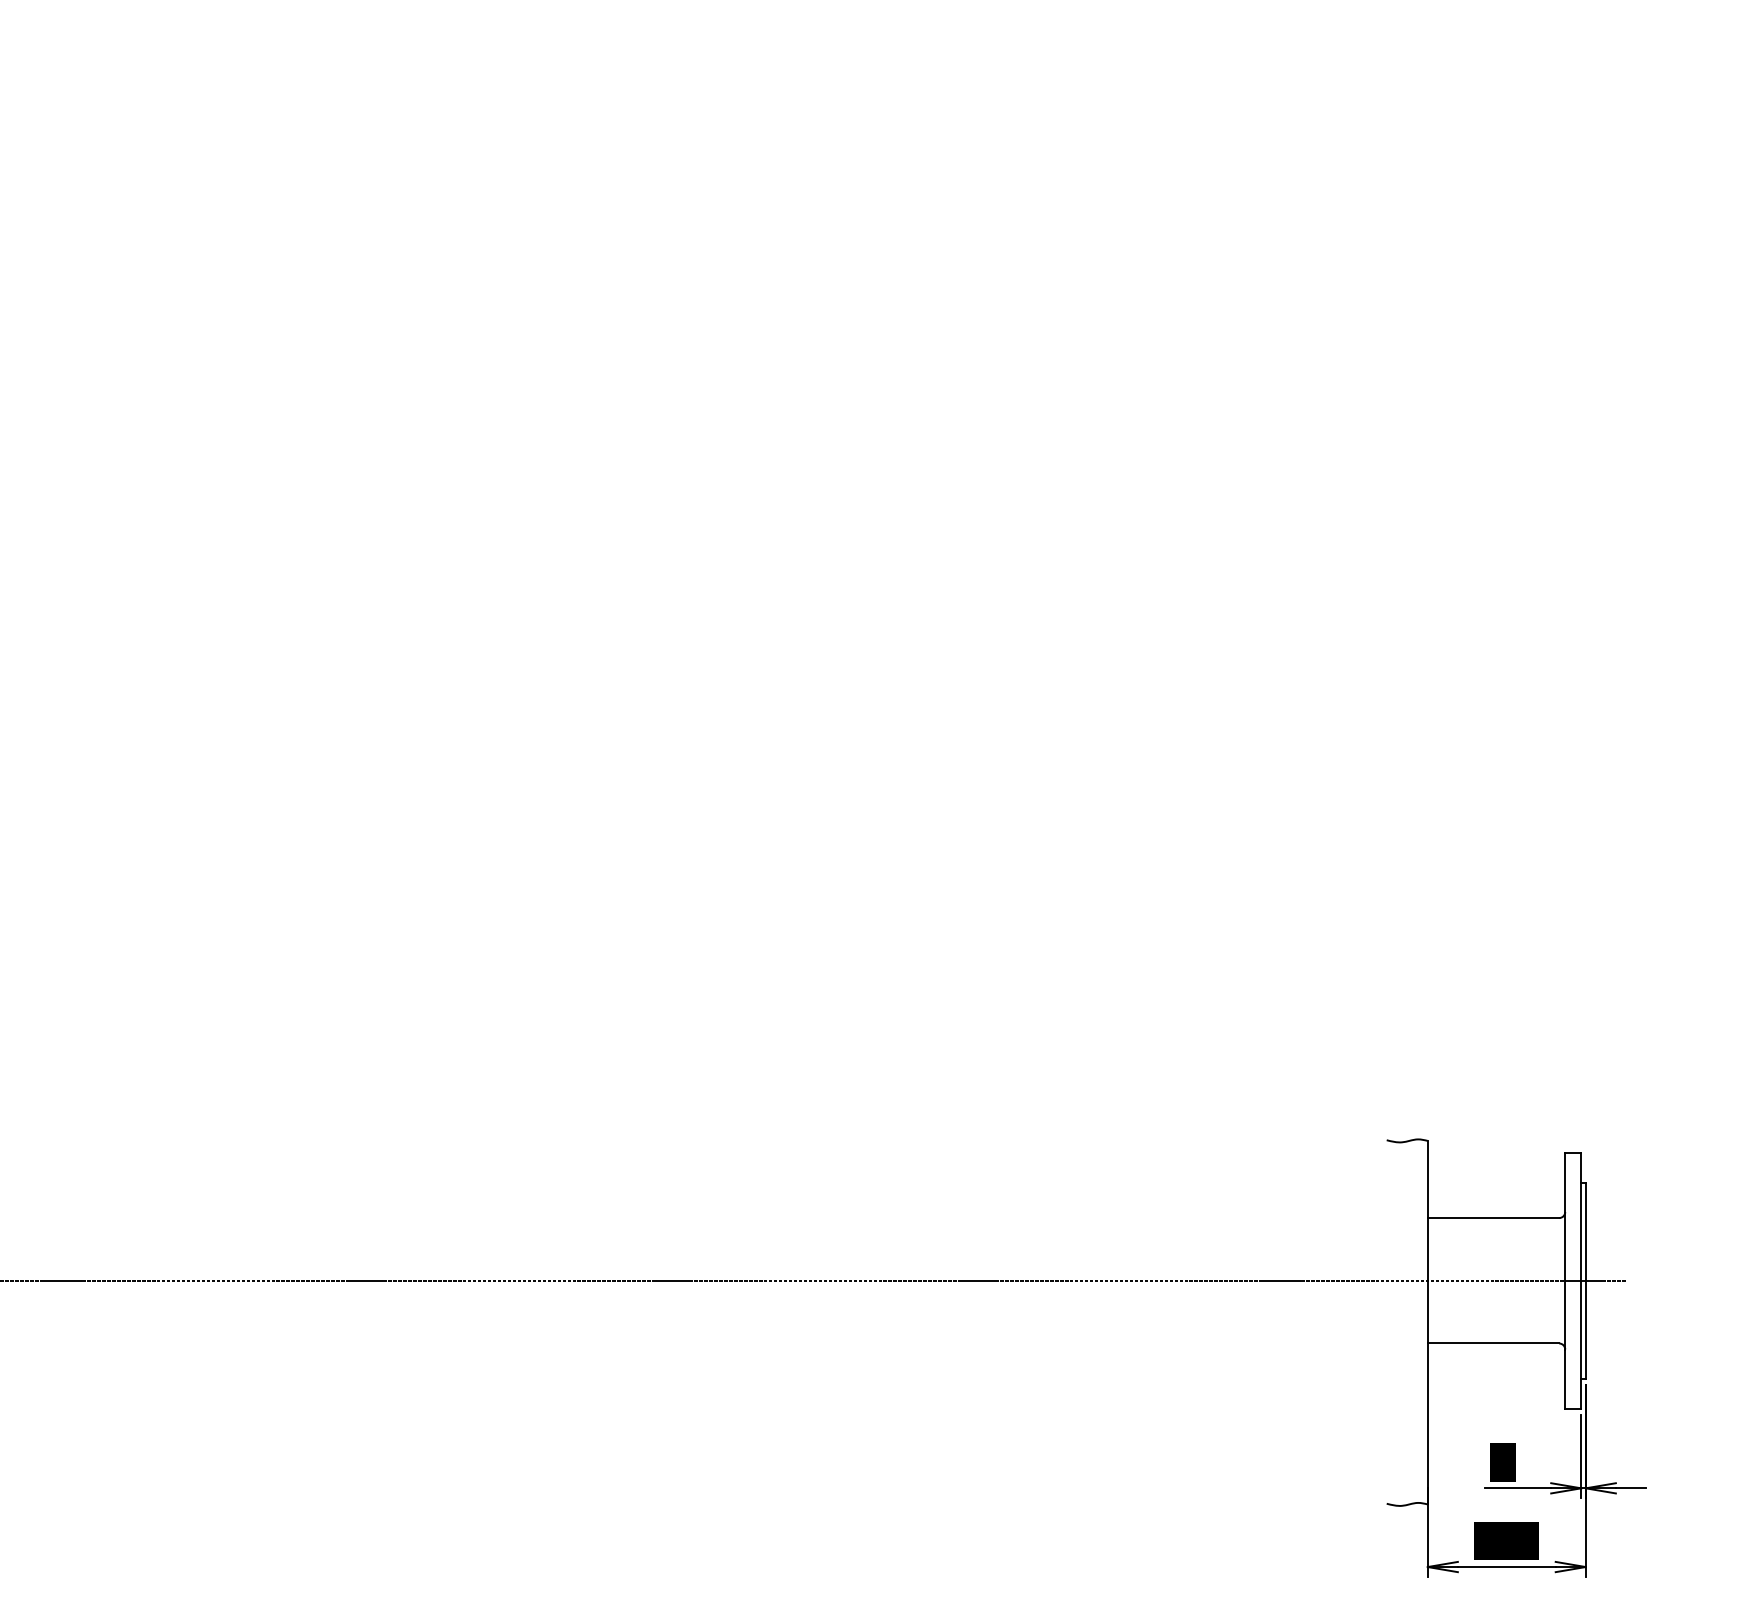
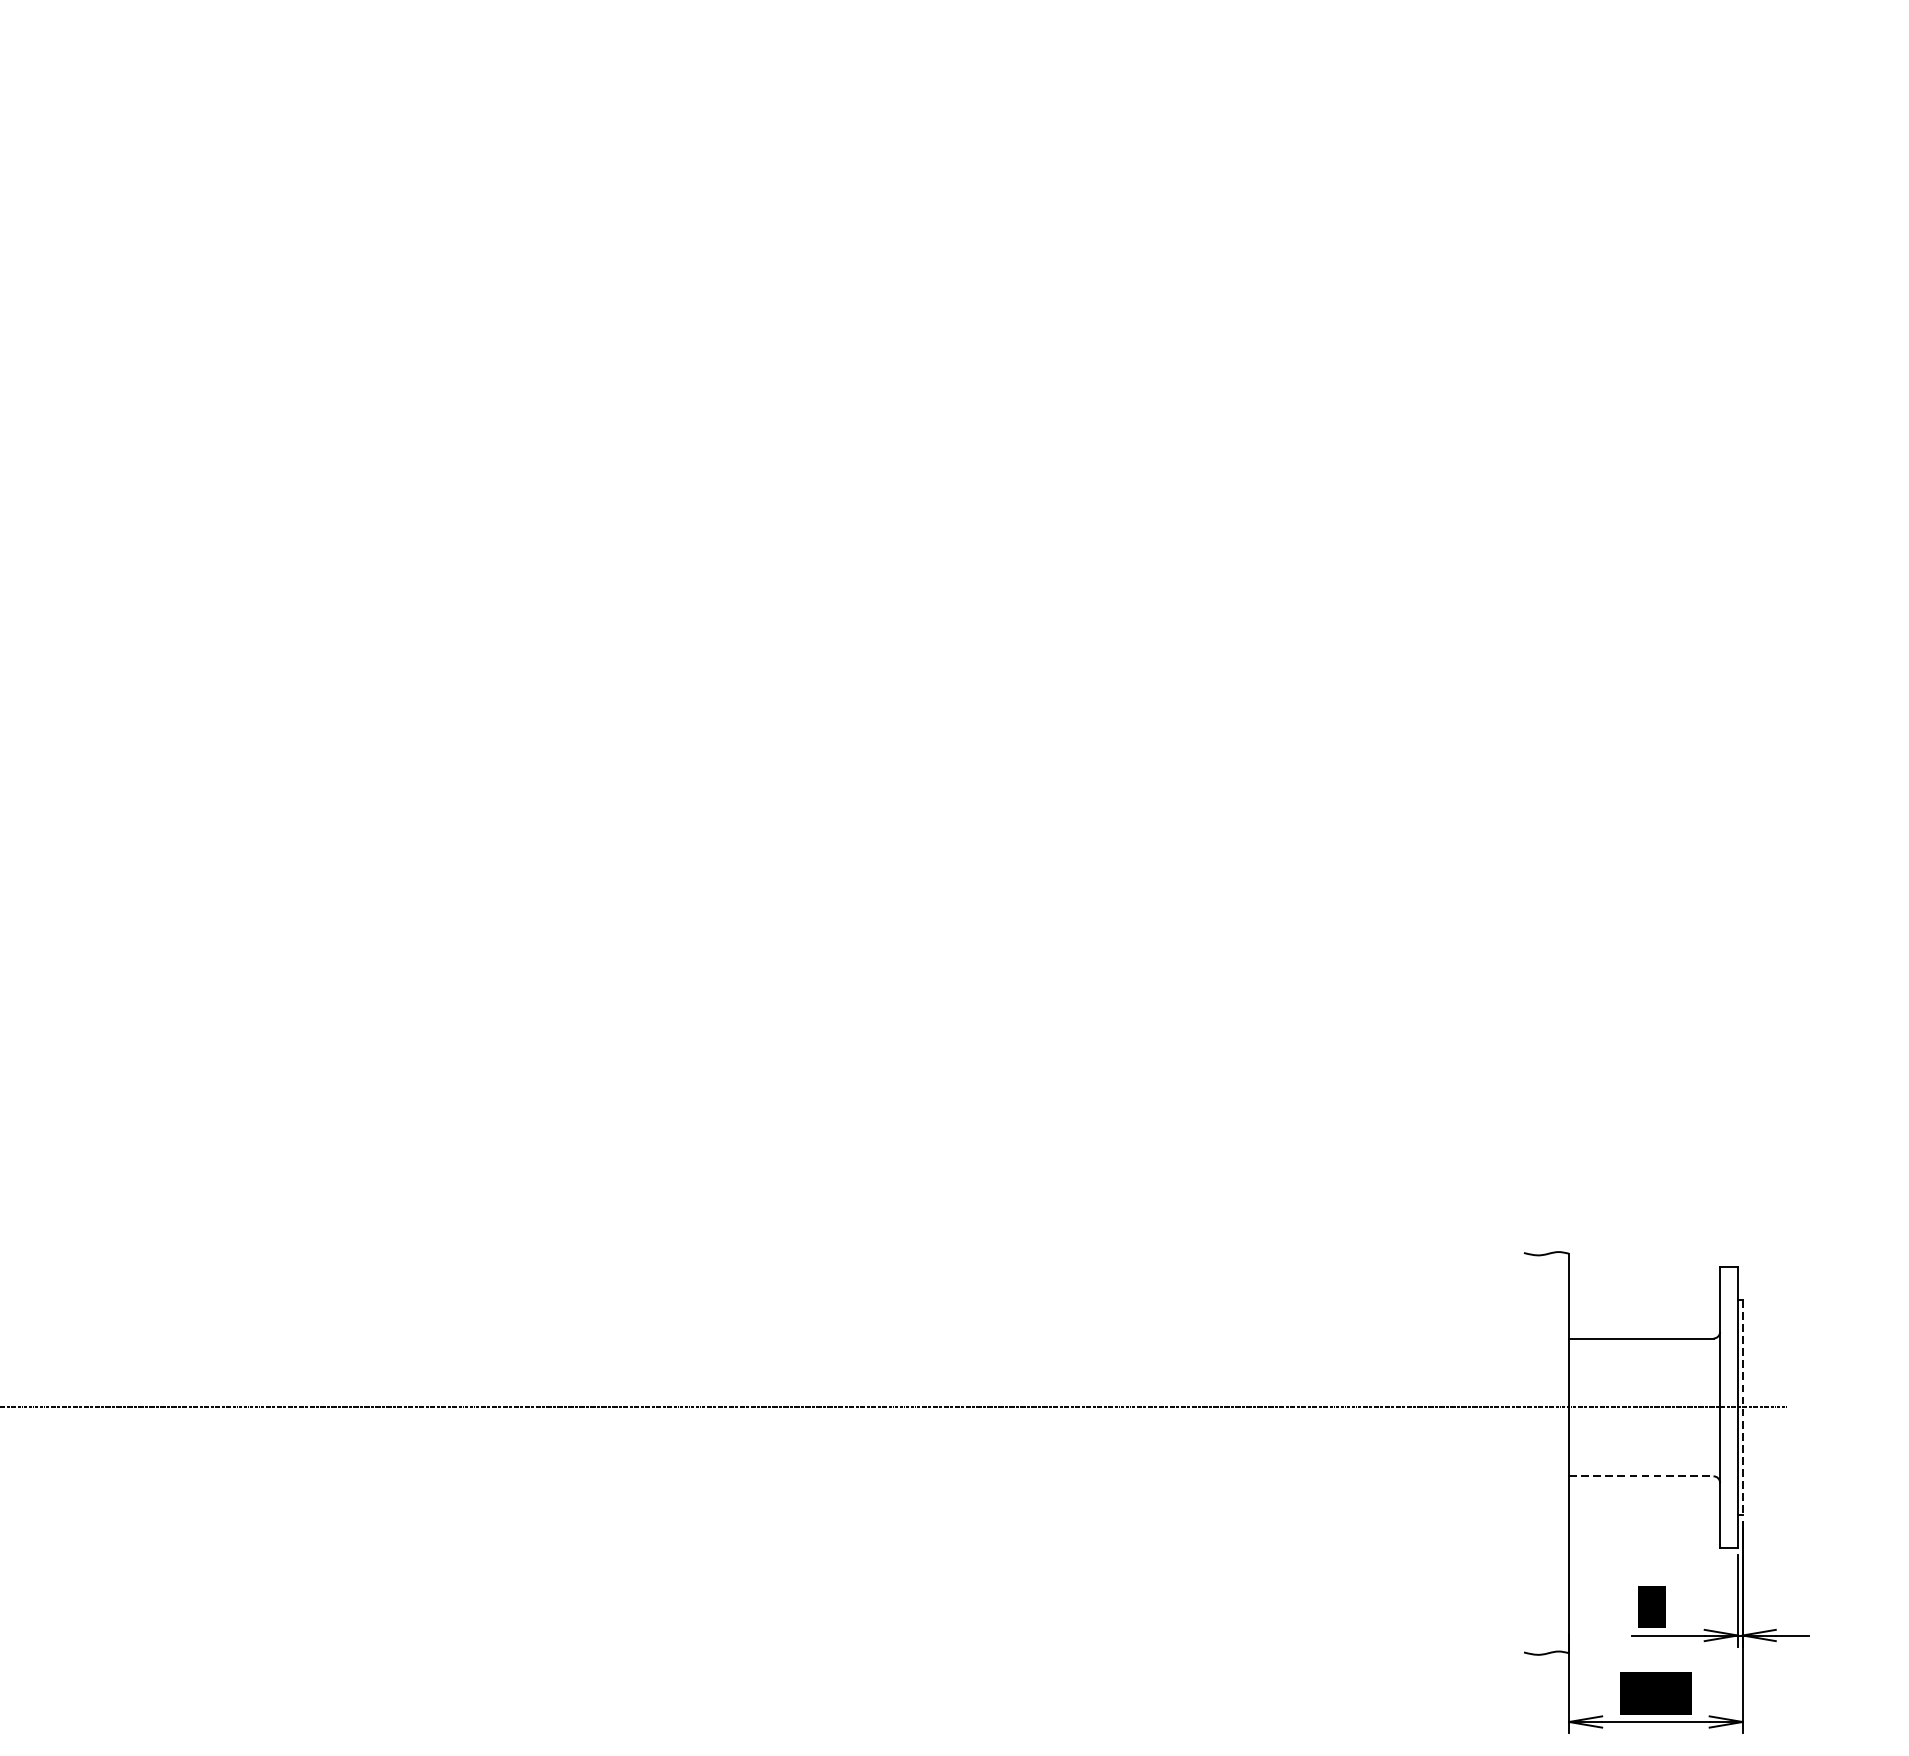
line: (1585, 1280) -> (1742, 1407), solid -> dashed
line: (1493, 1343) -> (1641, 1476), solid -> dashed

